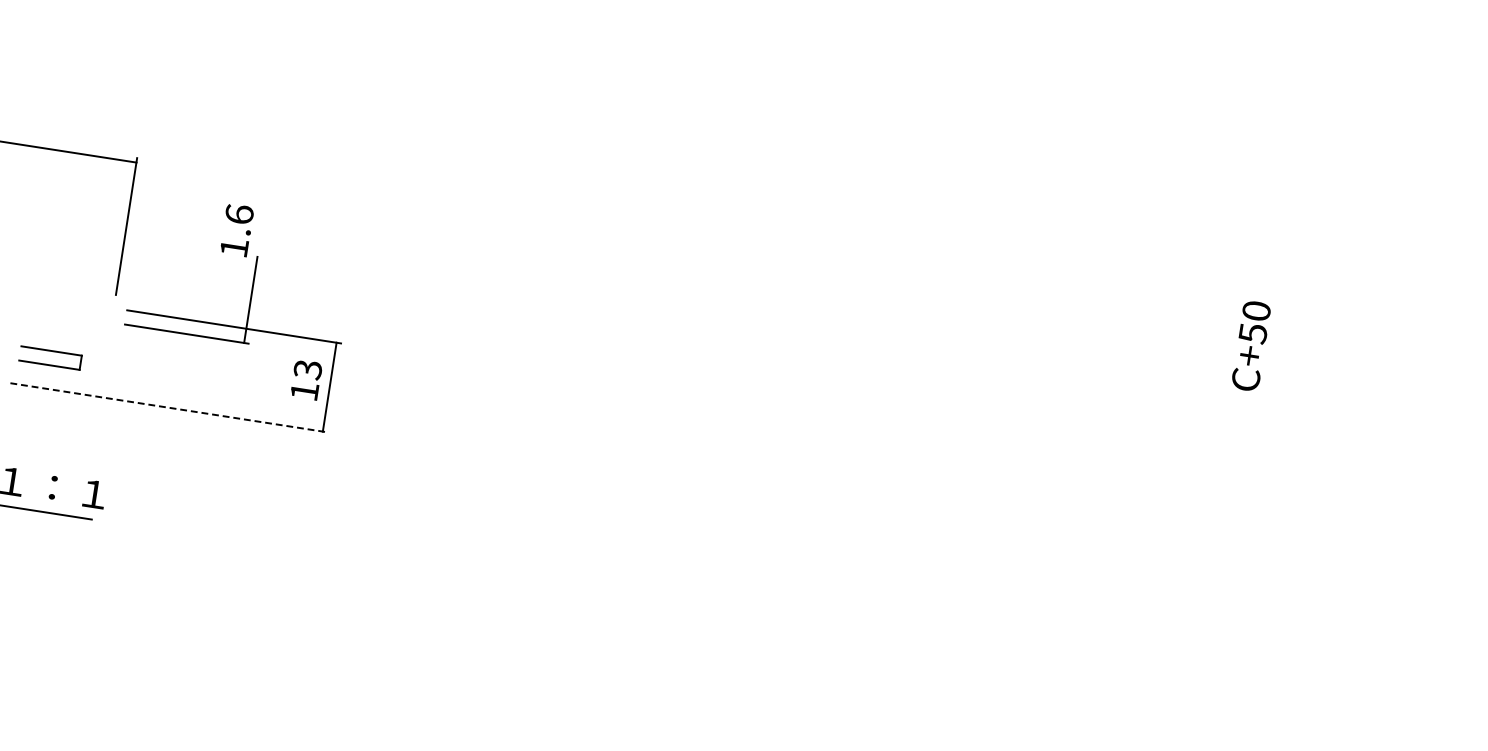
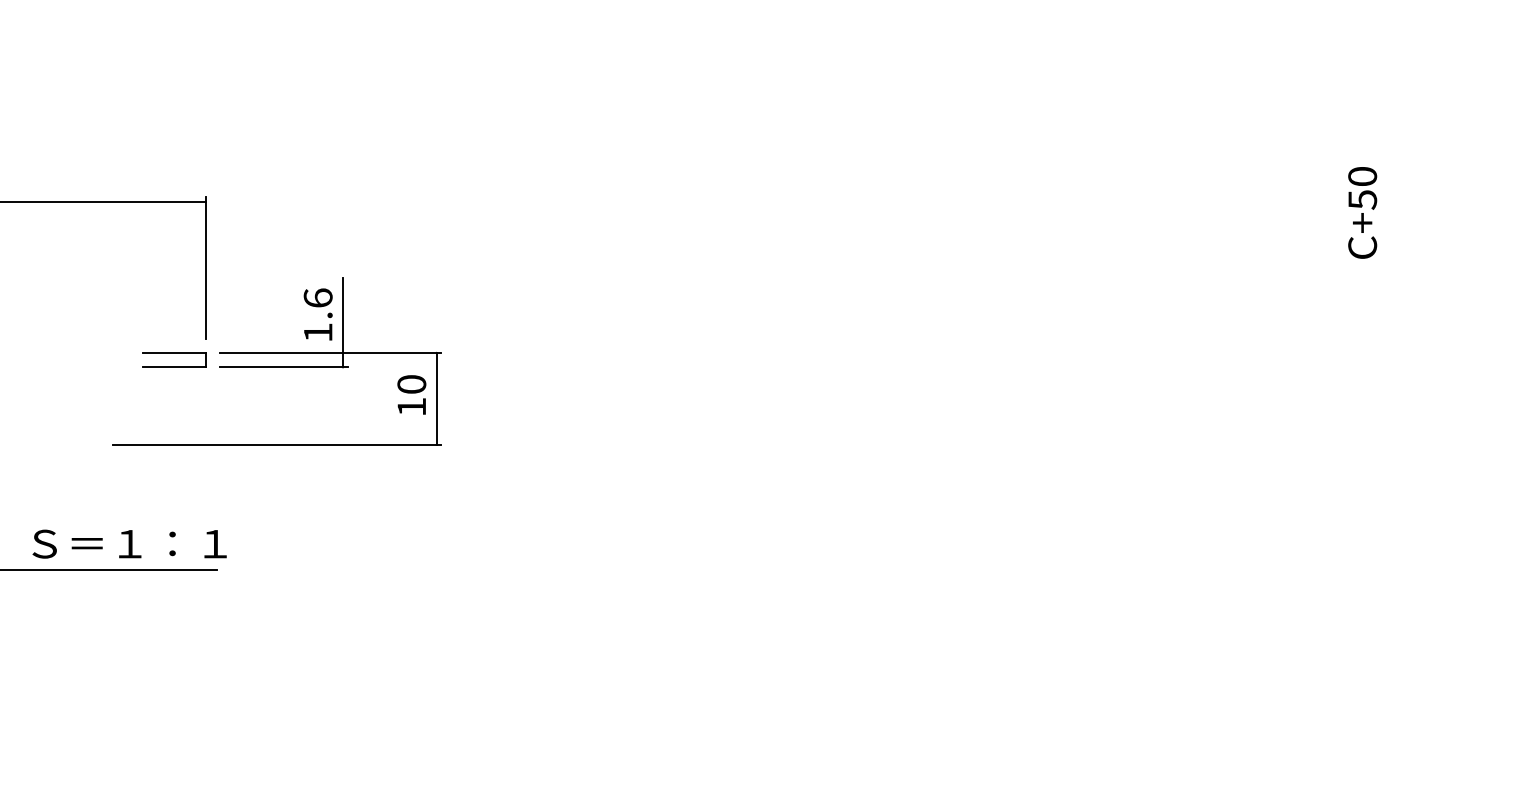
text: (236, 230) -> (317, 314), moved
part: (50, 357) -> (174, 359), moved
text: (307, 369) -> (411, 384), 13 -> 10
line: (169, 407) -> (277, 444), dashed -> solid

